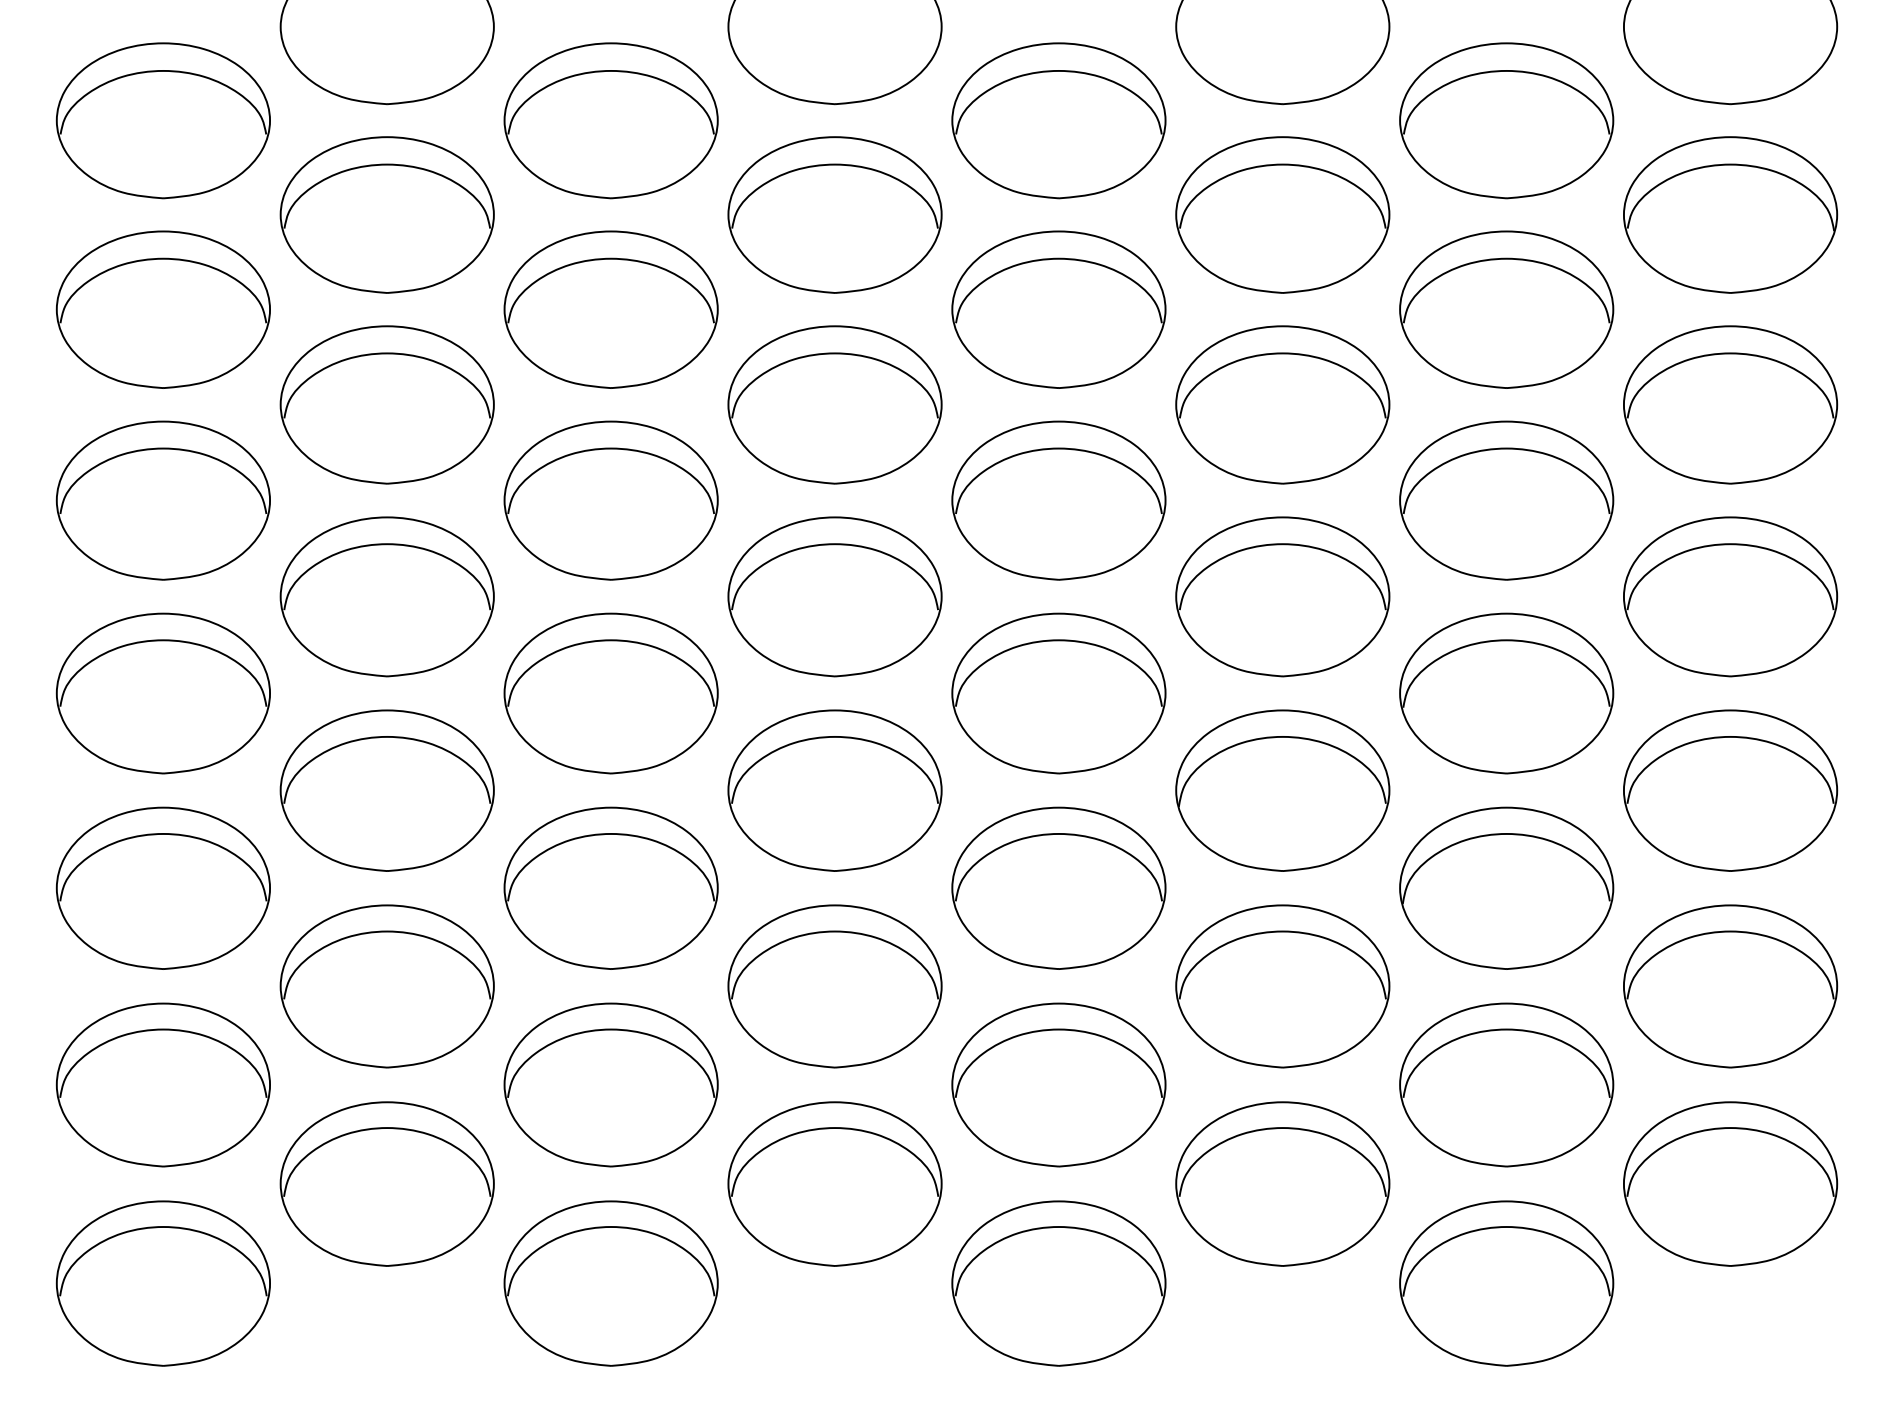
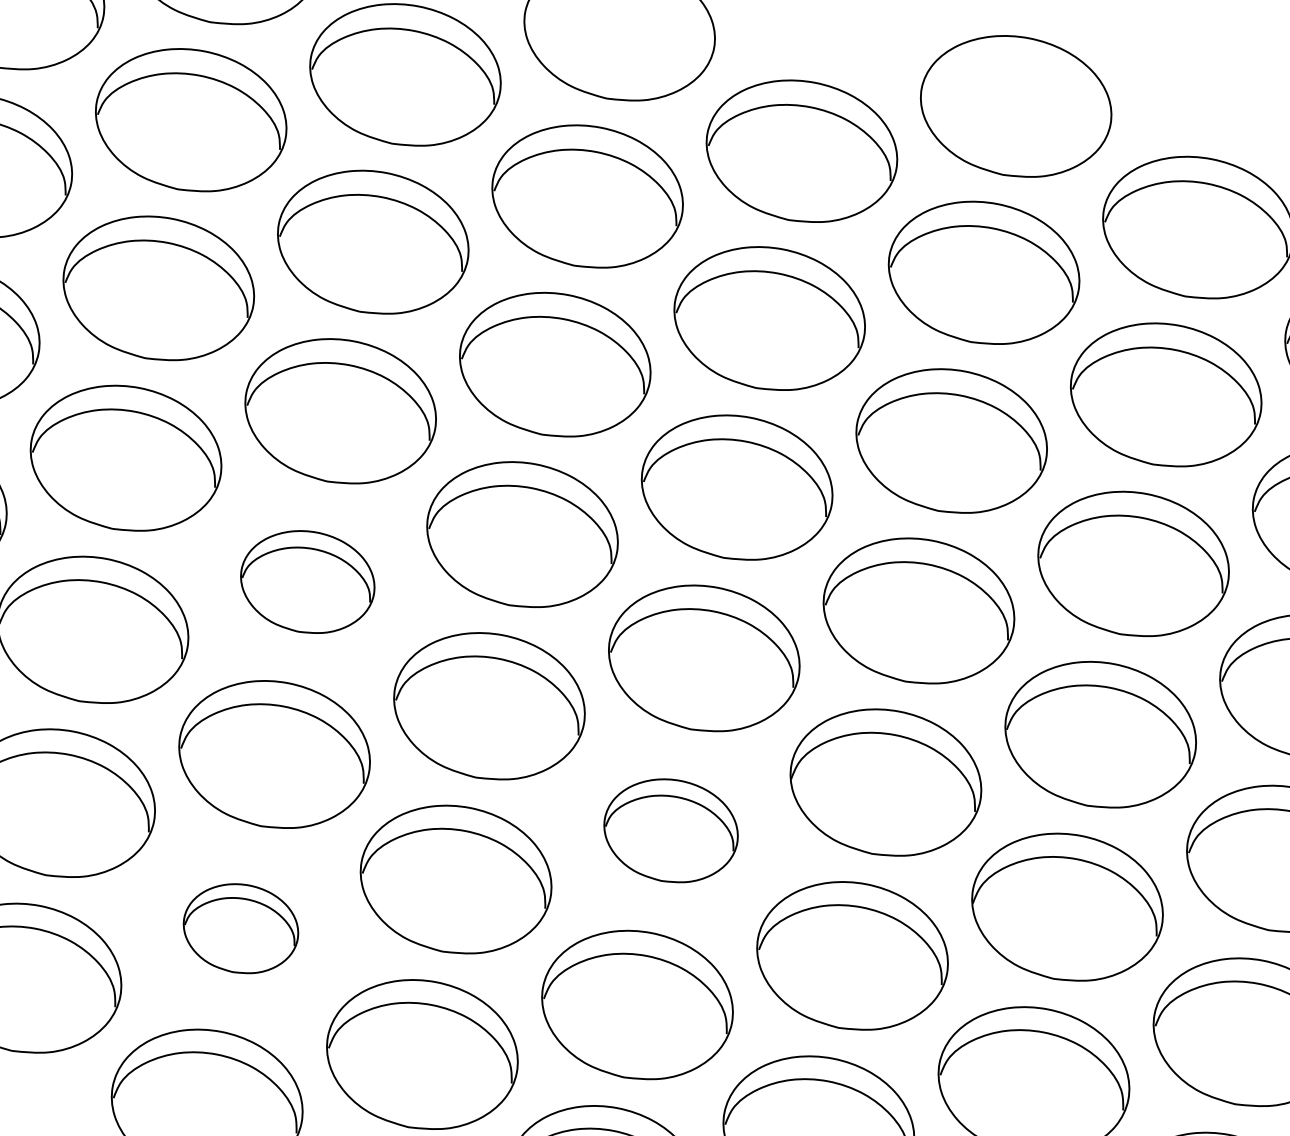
part: (610, 693) -> (307, 582), size x0.7
part: (1058, 887) -> (670, 830), size x0.7
part: (610, 1084) -> (240, 928), size x0.6

